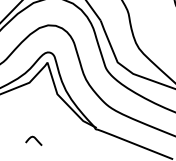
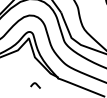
curve: (33, 138) -> (35, 84), moved

